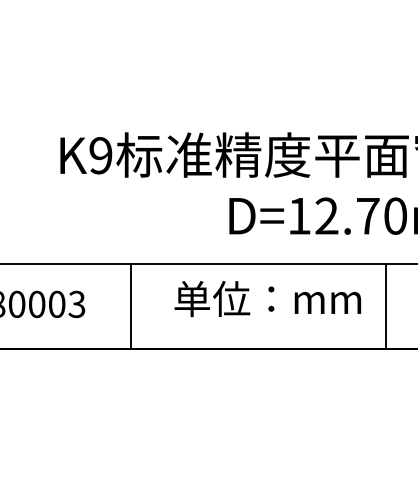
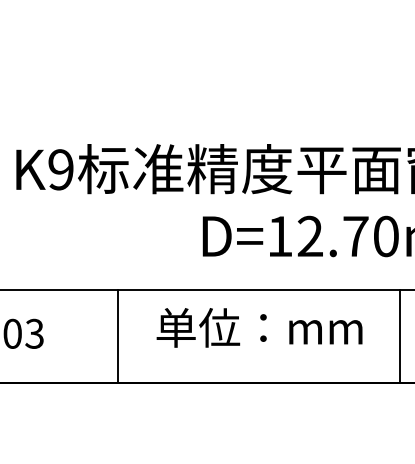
text: (267, 298) -> (259, 327), moved
line: (131, 306) -> (117, 336), moved
line: (385, 306) -> (399, 336), moved

